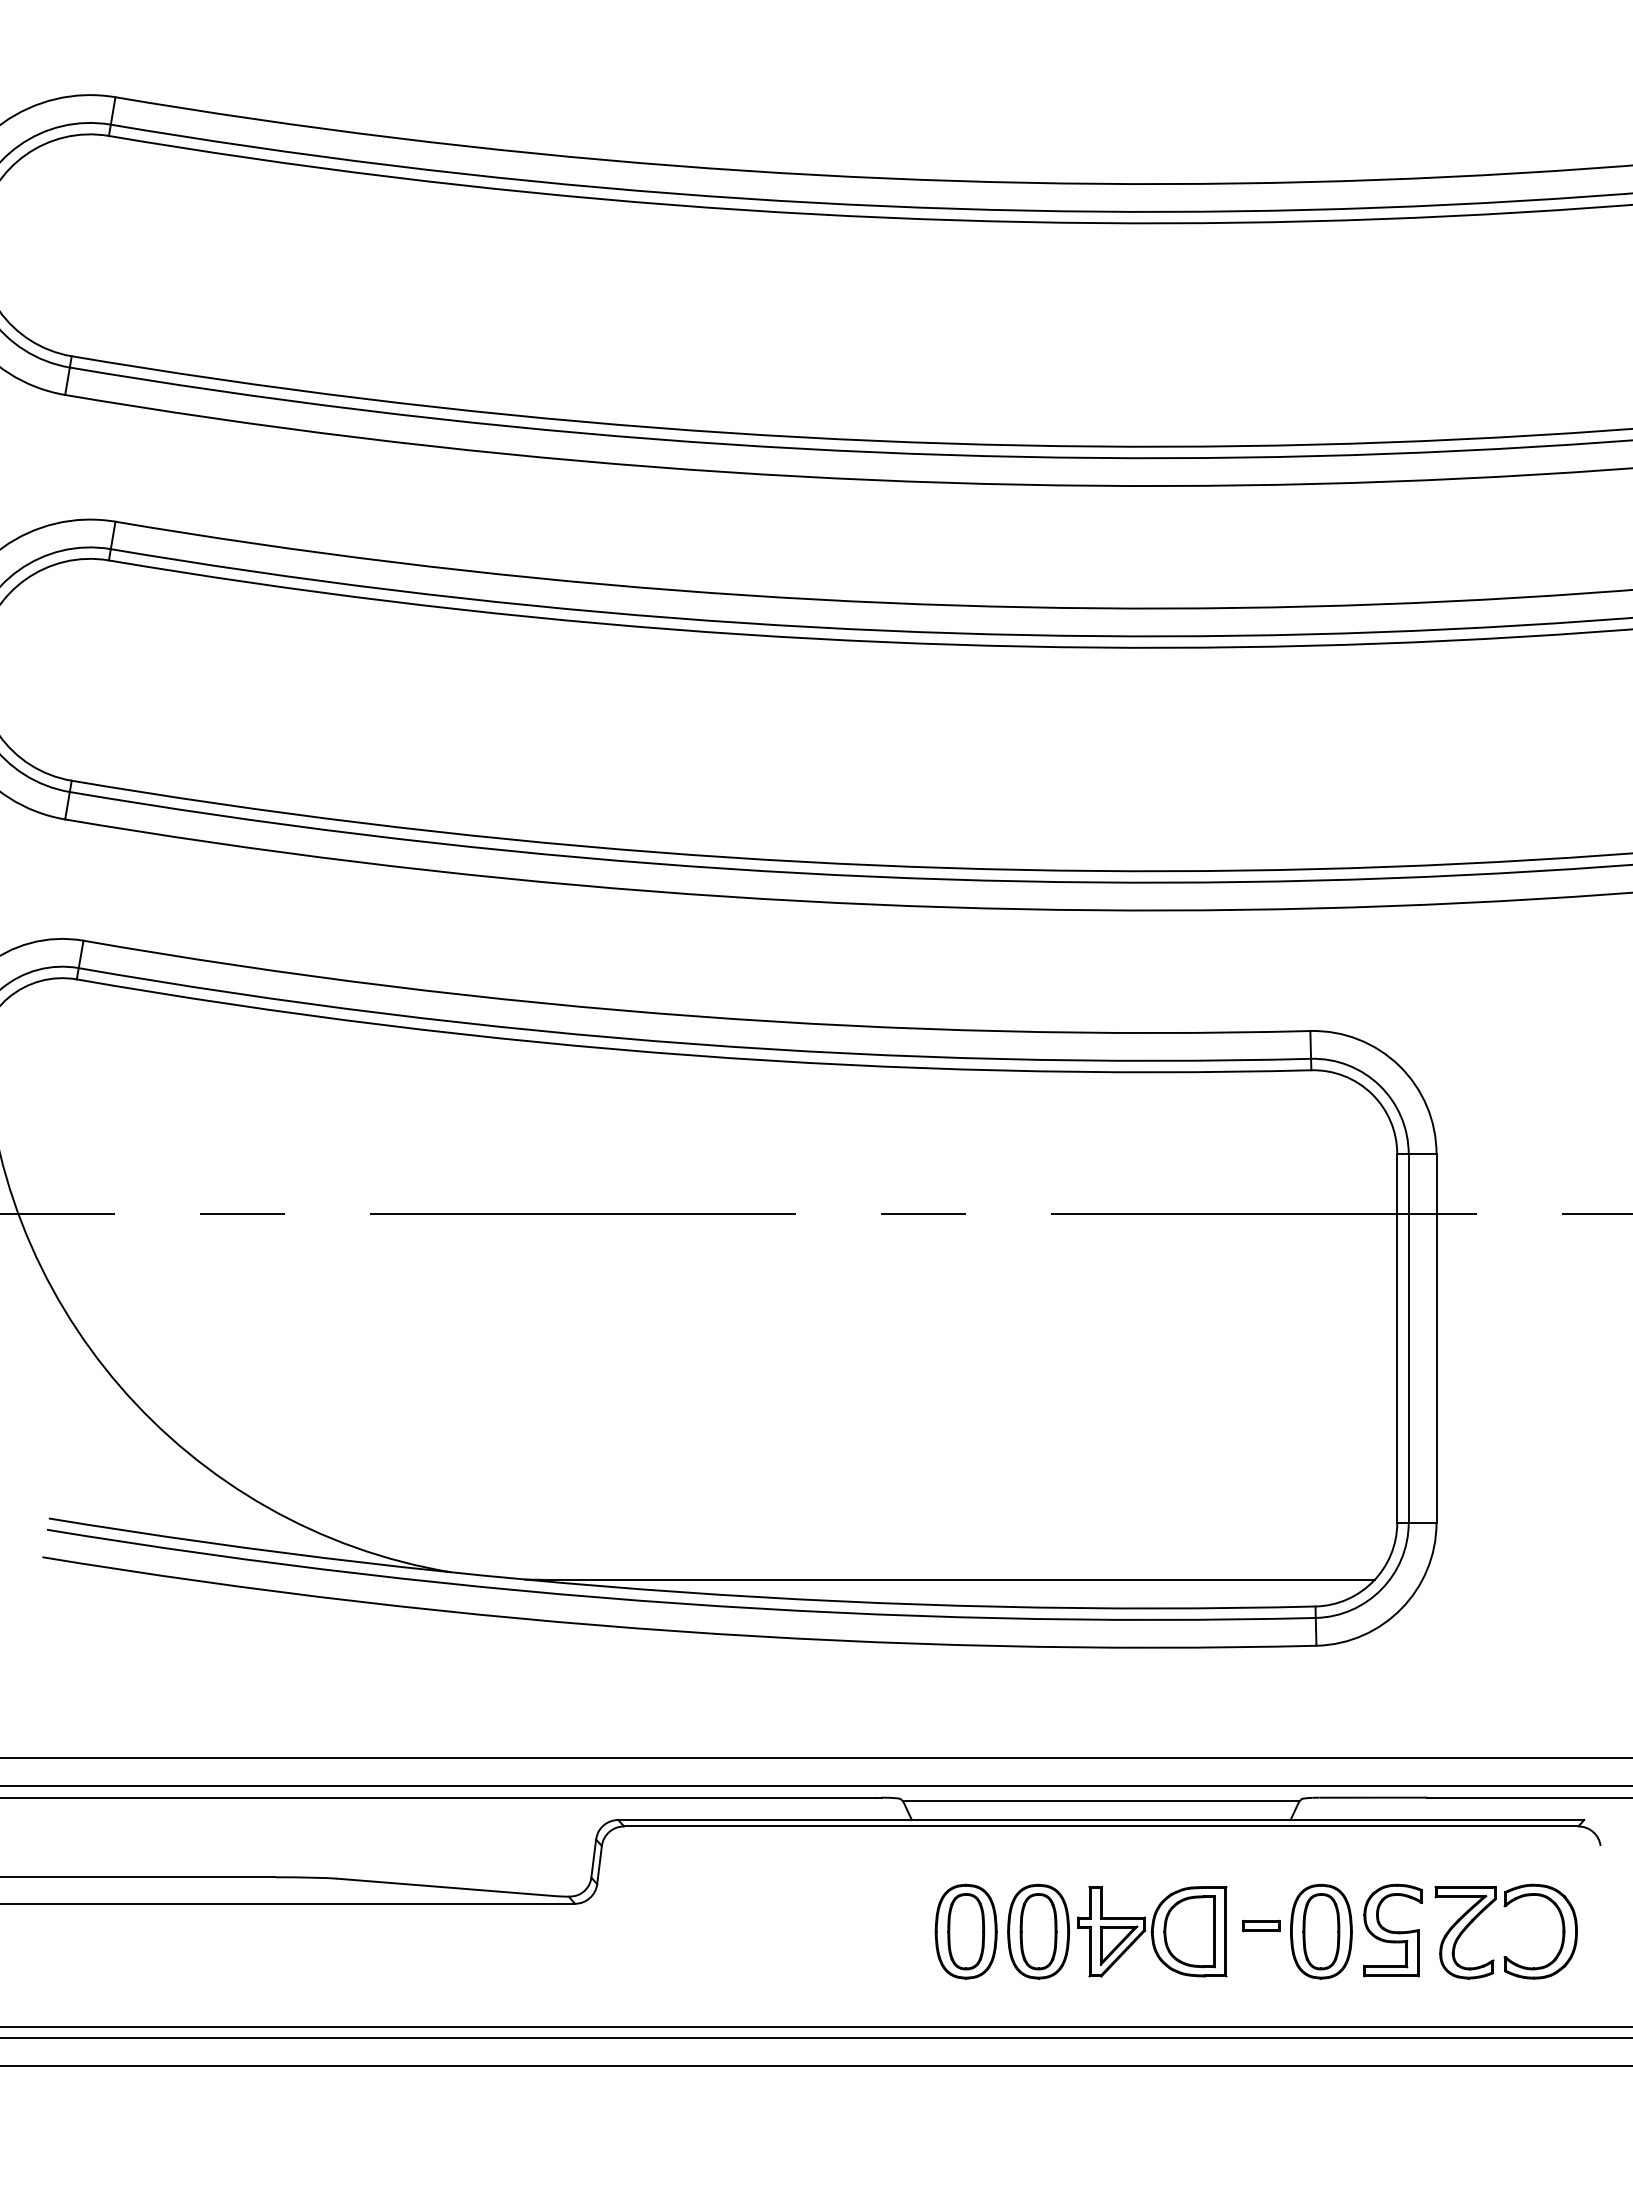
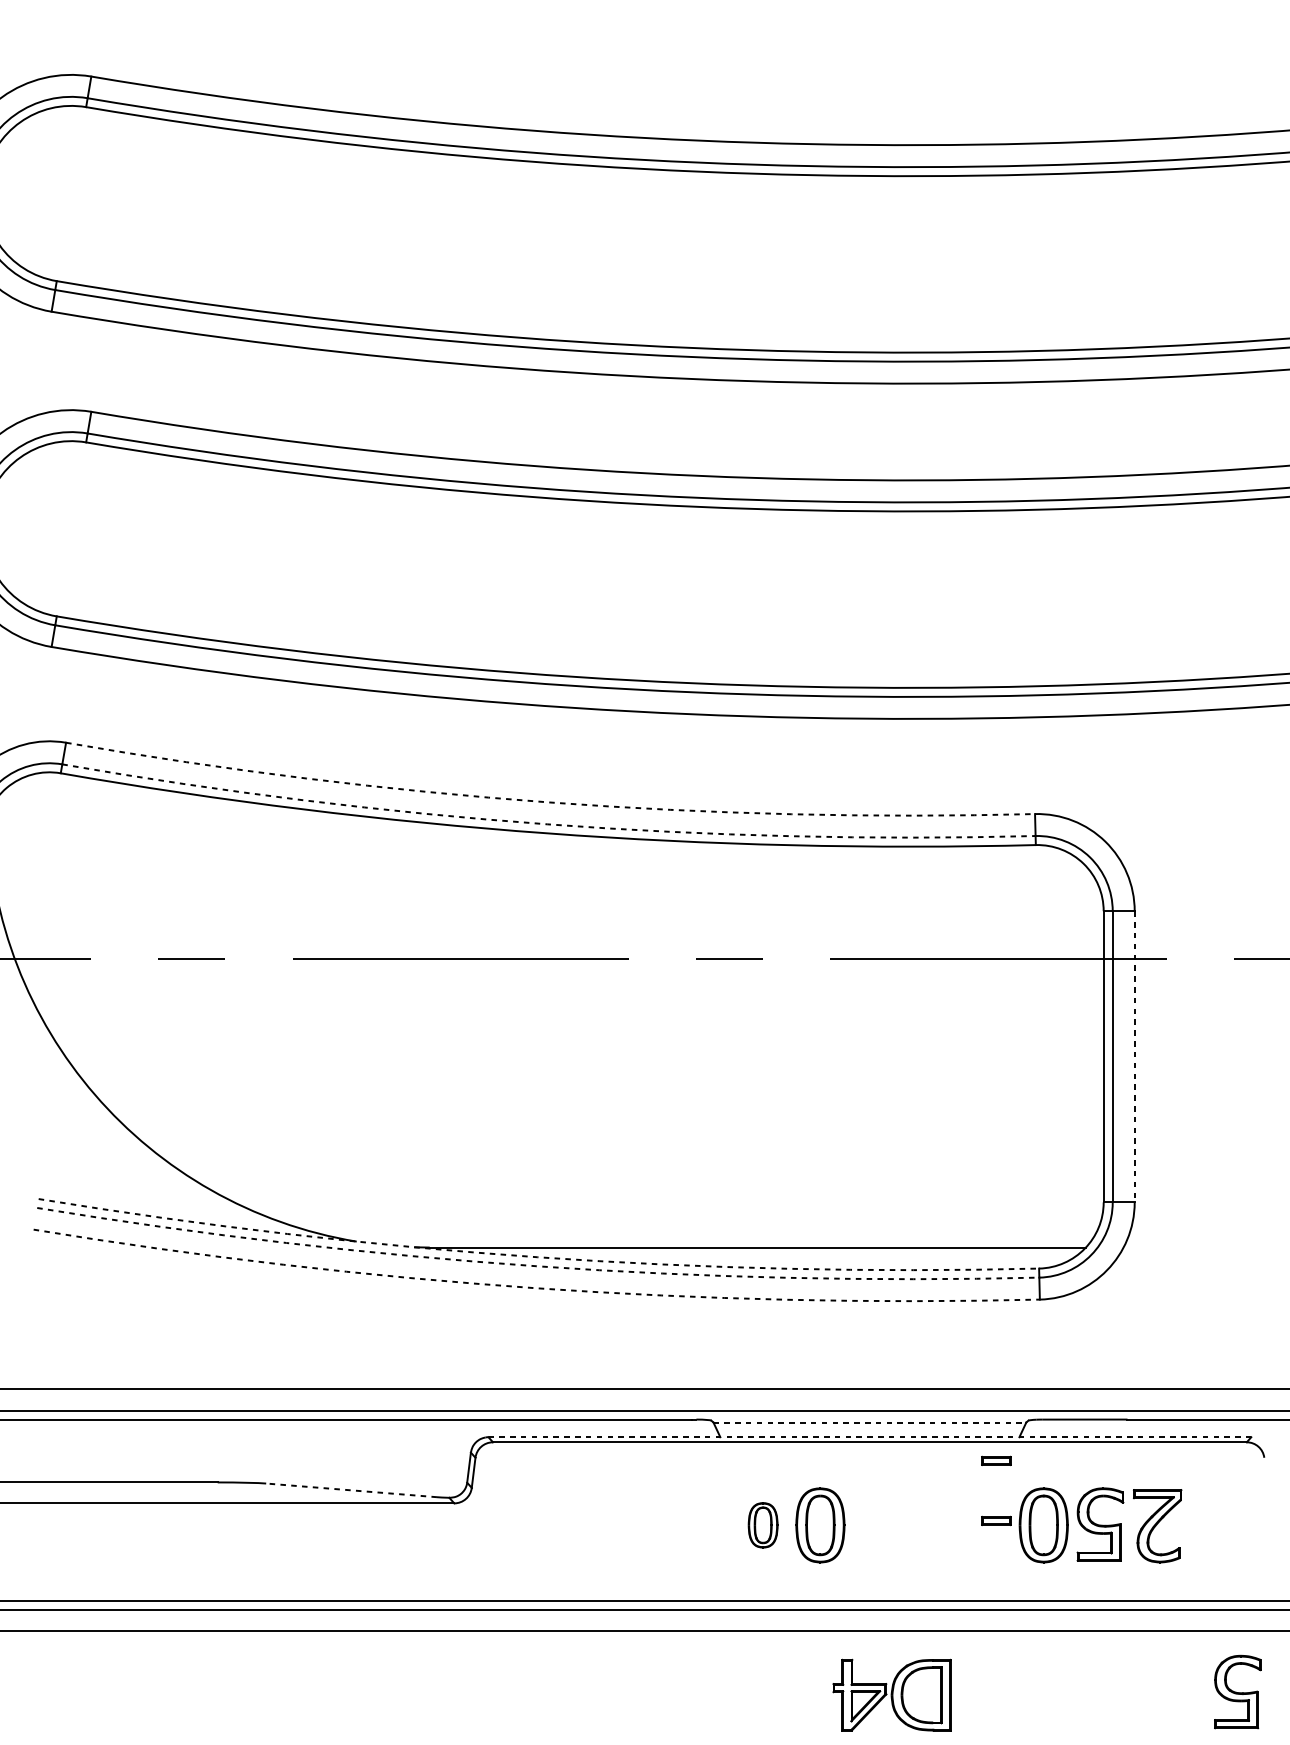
arc: (694, 1016) -> (548, 802), solid -> dashed
arc: (692, 1044) -> (547, 824), solid -> dashed
line: (1436, 1338) -> (1134, 1056), solid -> dashed
arc: (680, 1592) -> (537, 1257), solid -> dashed
arc: (679, 1603) -> (536, 1266), solid -> dashed
arc: (677, 1631) -> (535, 1288), solid -> dashed
line: (1101, 1801) -> (870, 1422), solid -> dashed
line: (1101, 1820) -> (870, 1437), solid -> dashed
part: (1261, 1849) -> (996, 1460), added
line: (444, 1887) -> (351, 1490), solid -> dashed
part: (965, 1931) -> (762, 1525), size x0.6
part: (1152, 1931) -> (892, 1695), moved
part: (1562, 1931) -> (1234, 1525), removed
part: (1567, 2142) -> (1238, 1691), added

